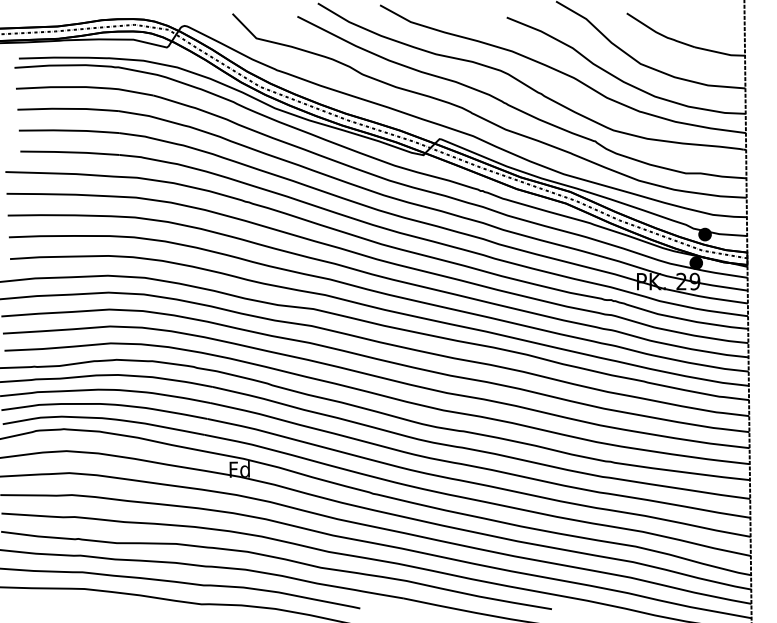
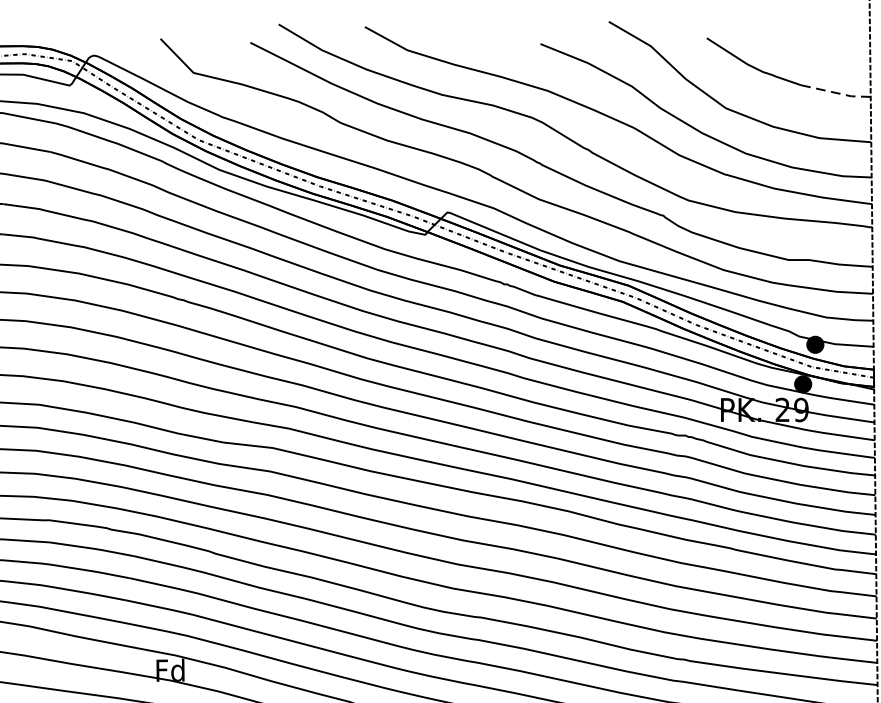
line: (720, 52) -> (836, 92), solid -> dashed

